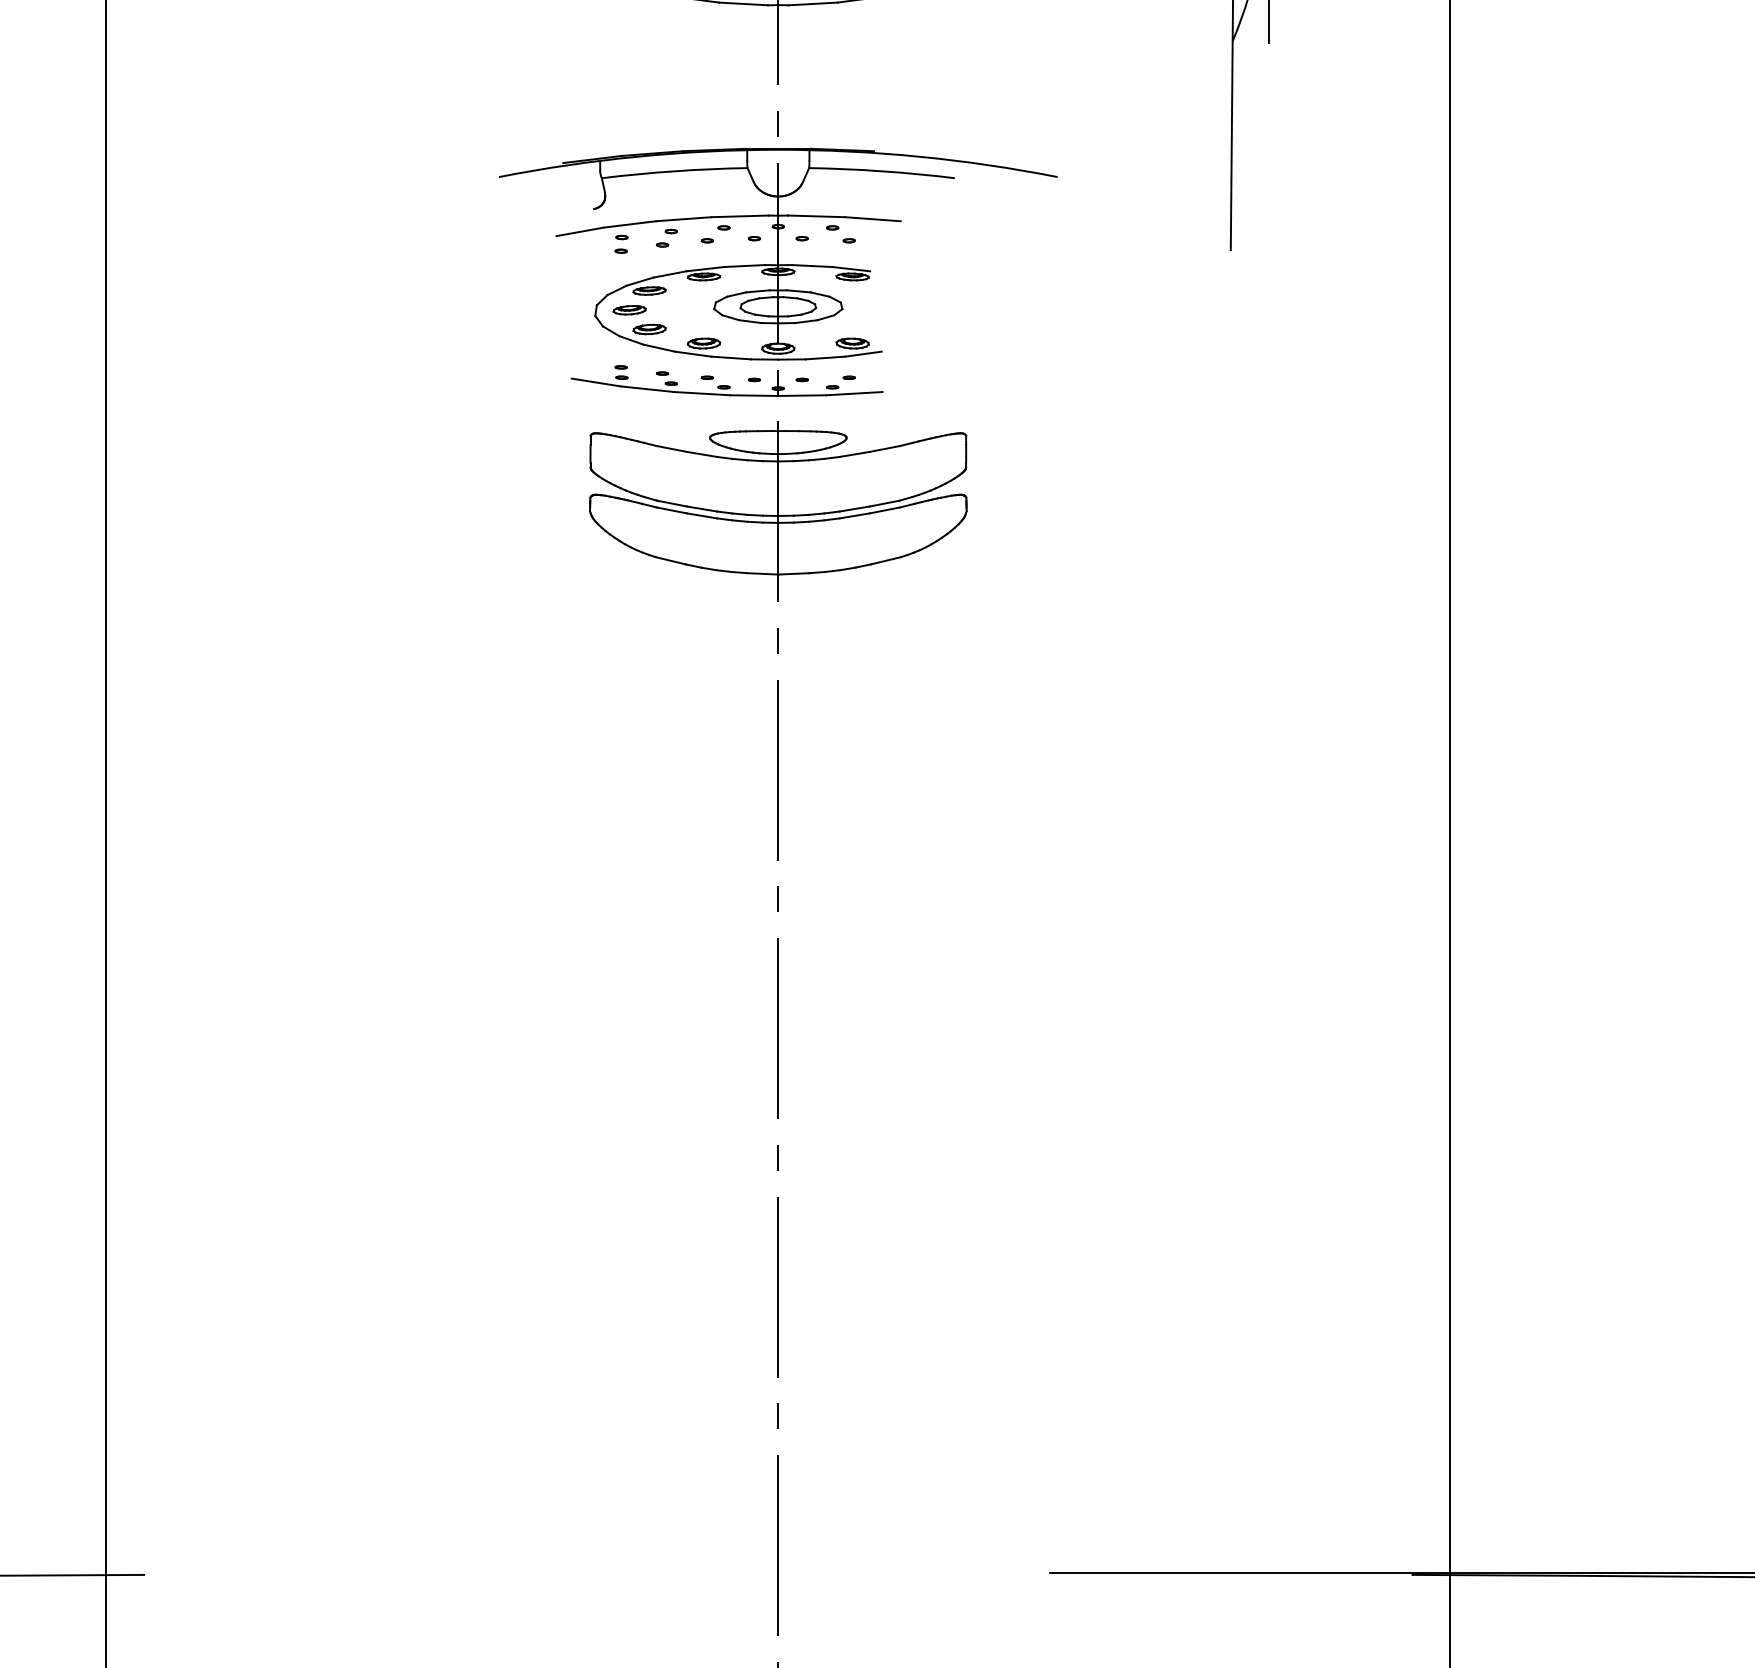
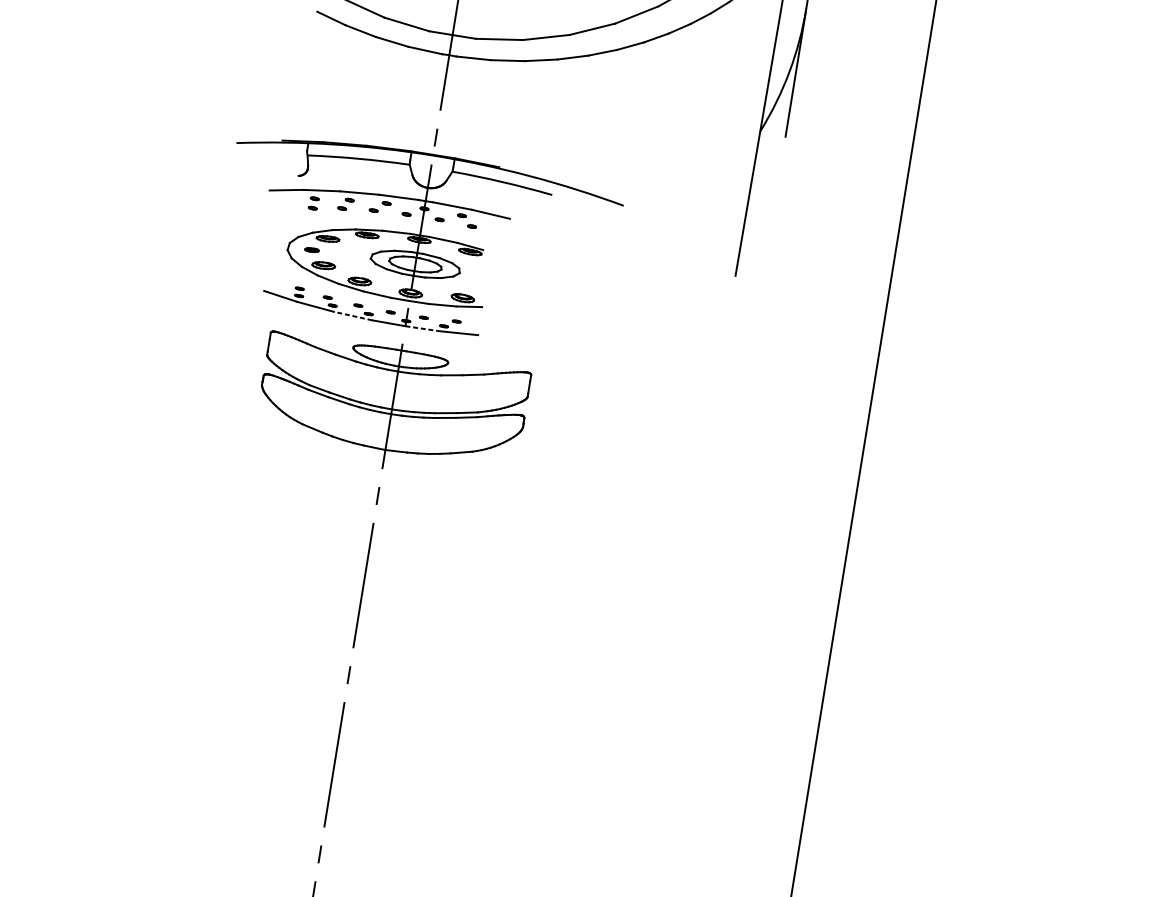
part: (629, 310) -> (311, 250), size x0.6
line: (701, 393) -> (352, 315), solid -> dashed
line: (802, 395) -> (422, 328), solid -> dashed

